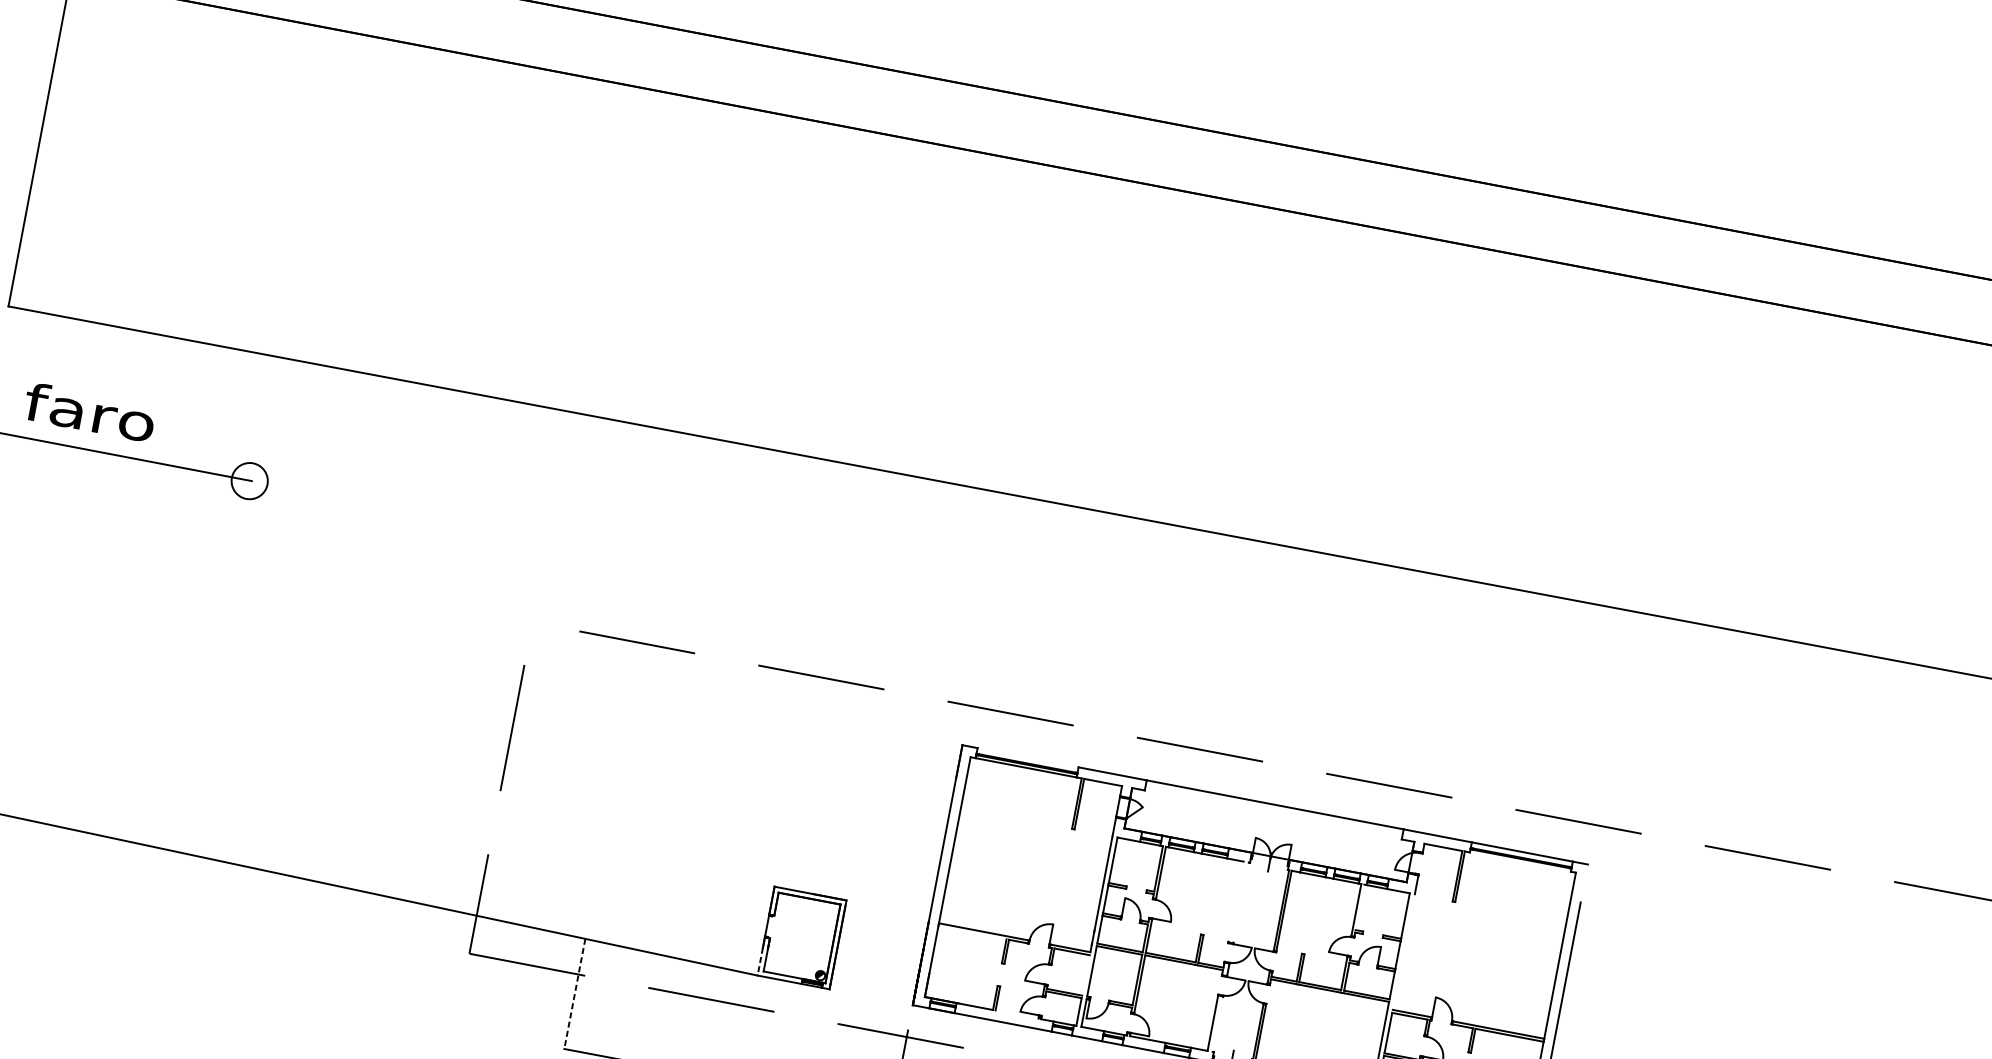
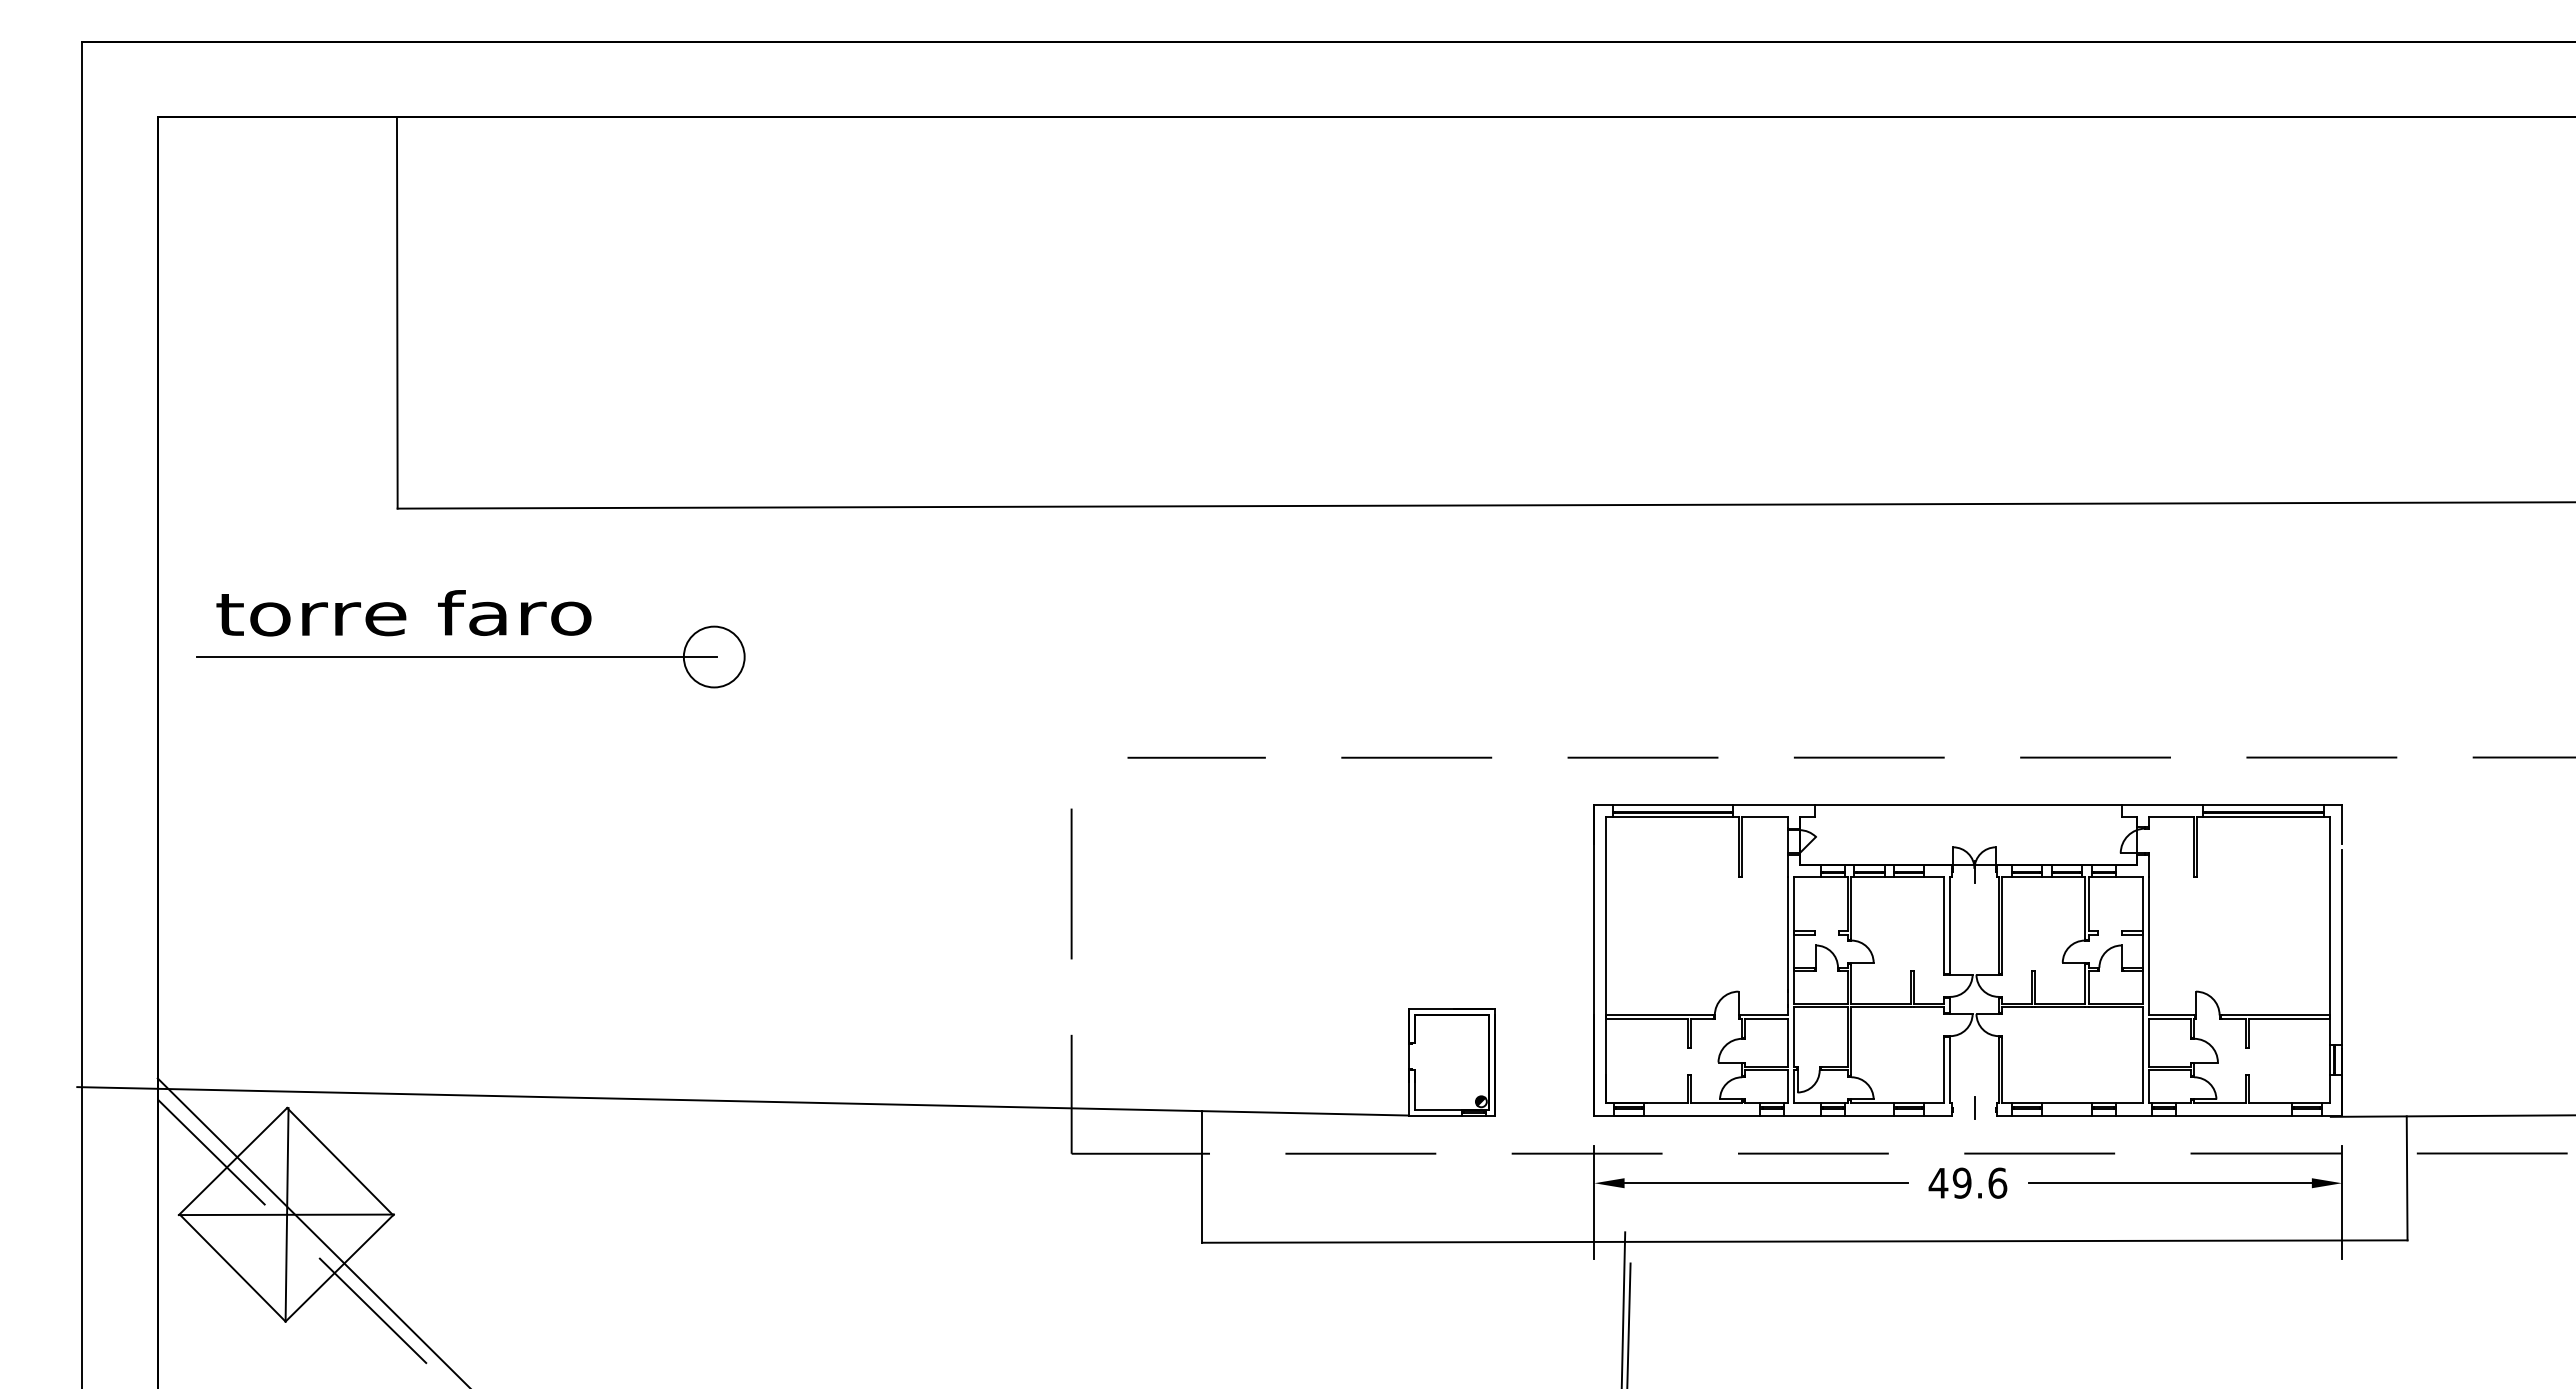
circle: (249, 480) -> (713, 656), size x1.43
line: (1027, 757) -> (1672, 804), added
line: (1520, 861) -> (2263, 816), added
line: (1585, 881) -> (2342, 824), added
line: (1236, 902) -> (1944, 925), added
line: (1241, 903) -> (1950, 925), added
line: (1359, 907) -> (2088, 904), added
line: (971, 932) -> (1646, 1018), added
line: (1403, 952) -> (2148, 946), added
line: (760, 961) -> (1408, 1098), dashed -> solid
line: (1086, 974) -> (1787, 1042), added
line: (575, 993) -> (1202, 1176), dashed -> solid
line: (1016, 1014) -> (1716, 1103), added
line: (1217, 1024) -> (1950, 1070), added

